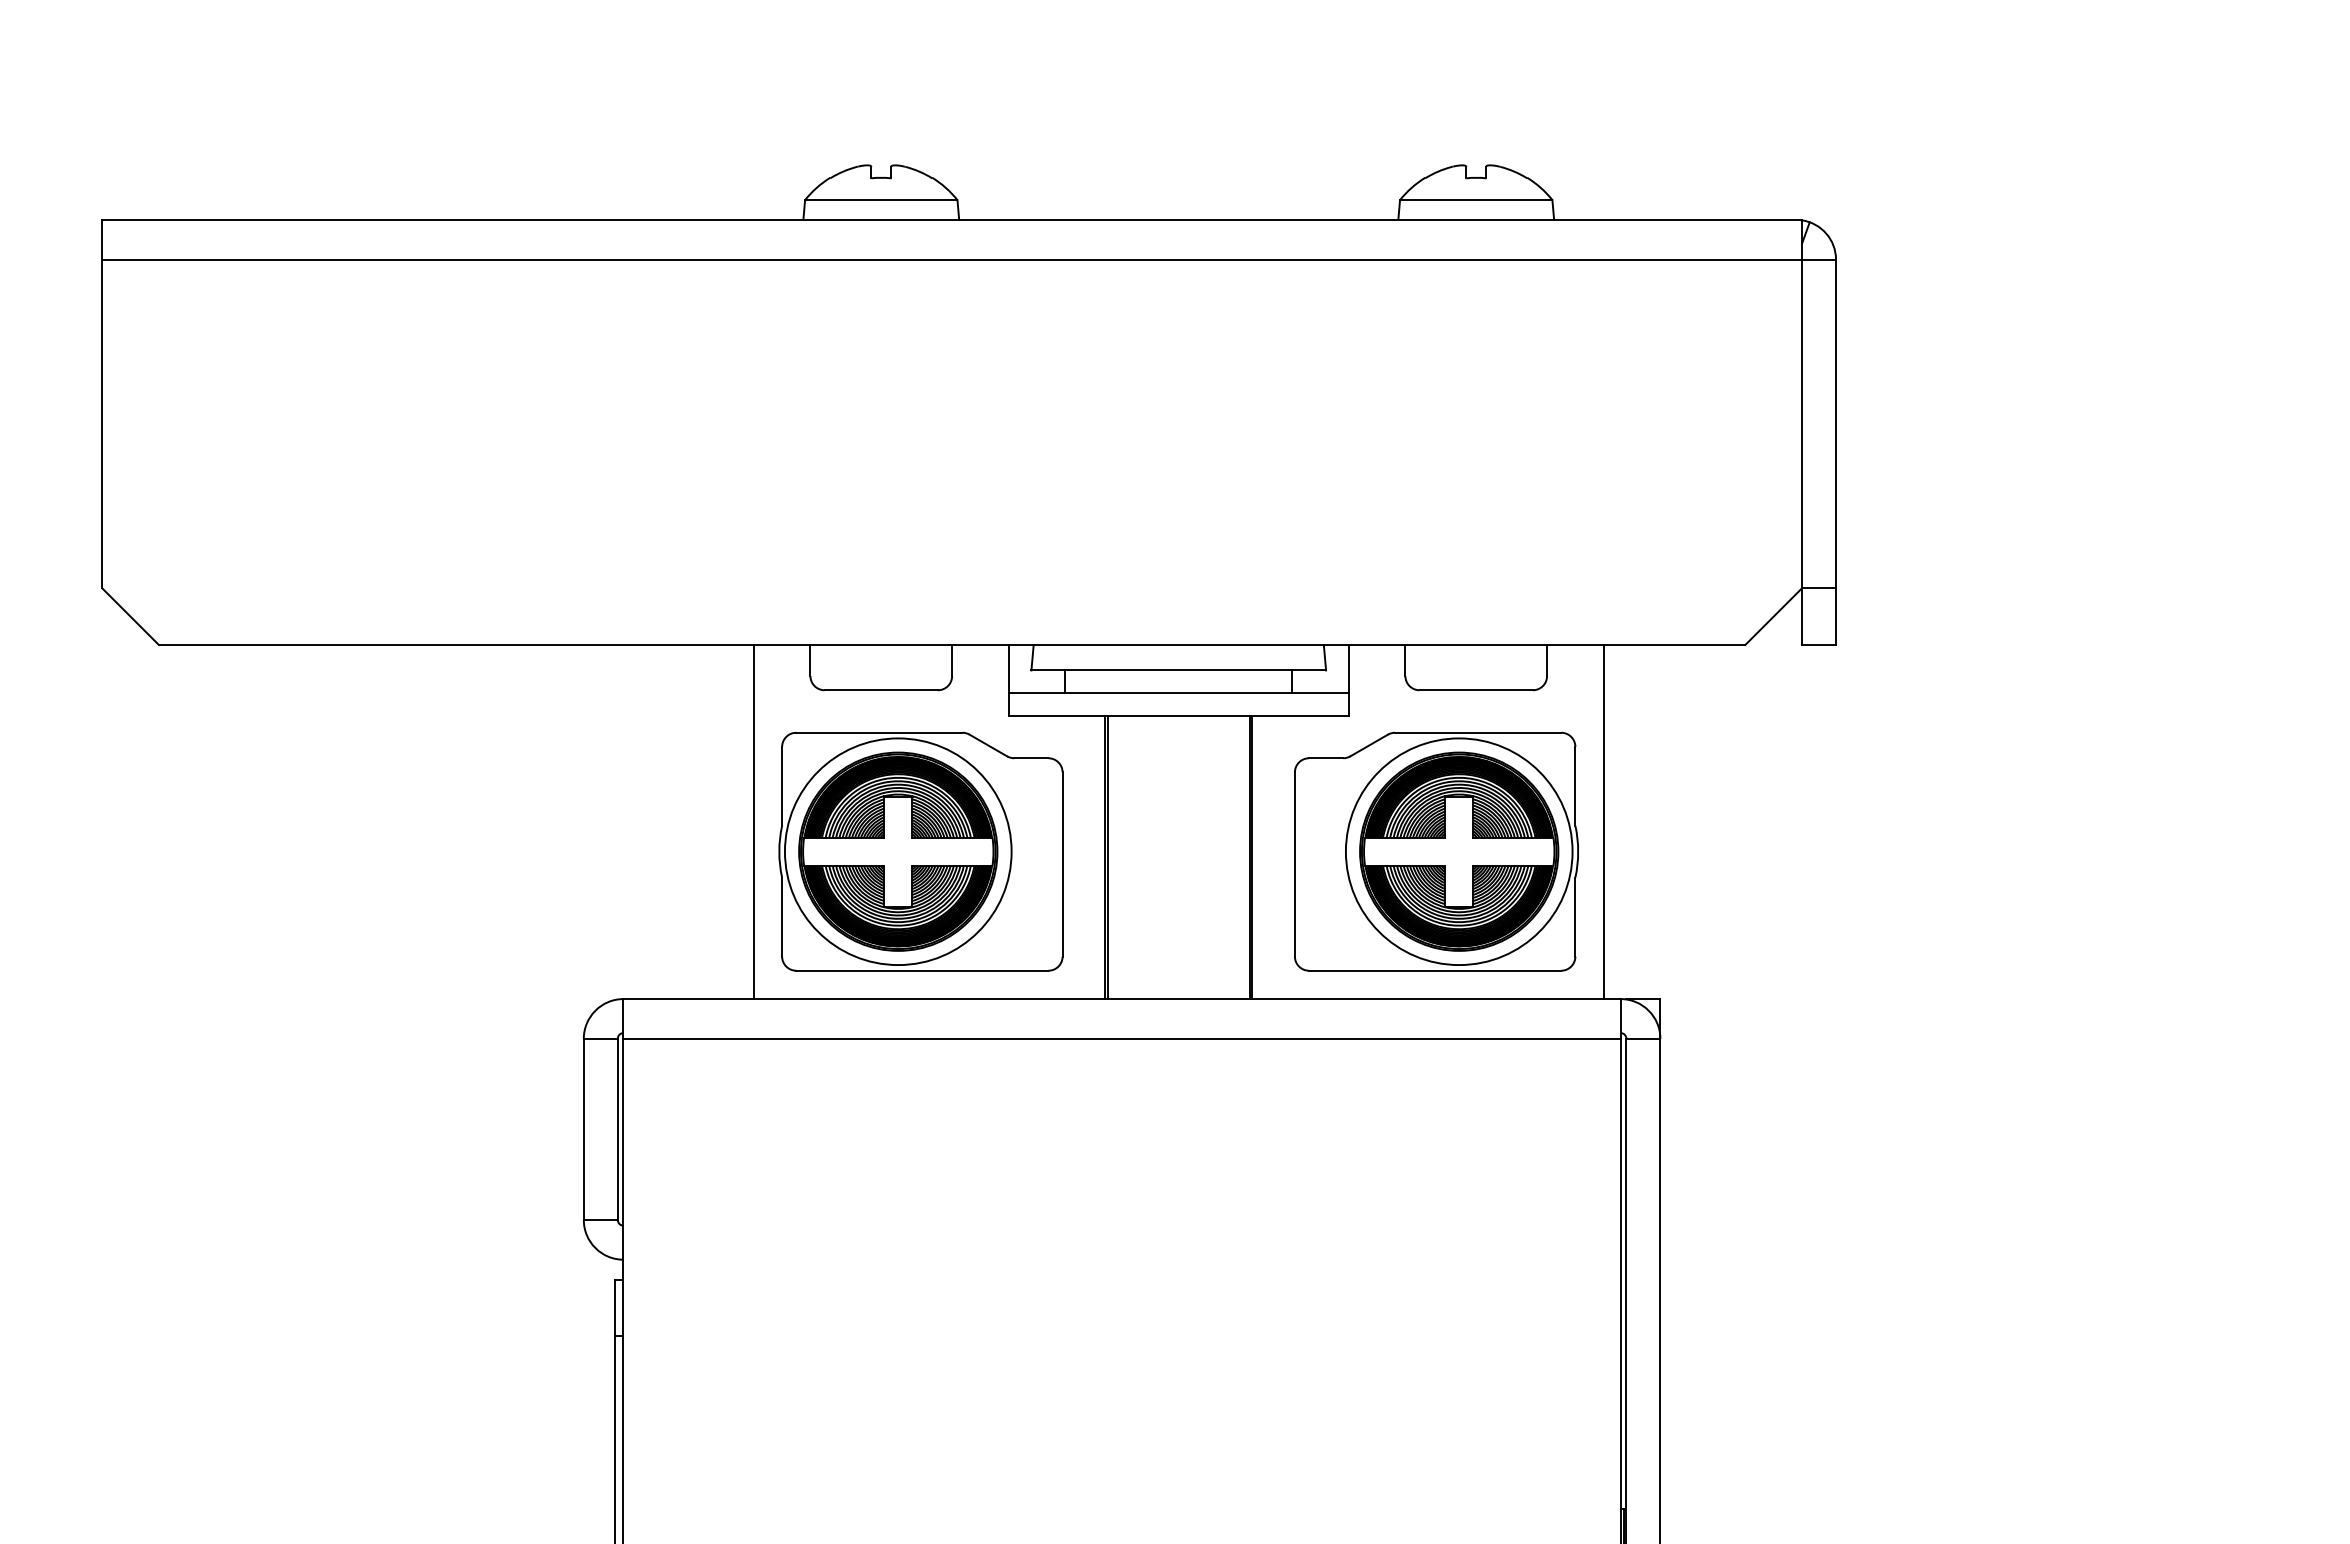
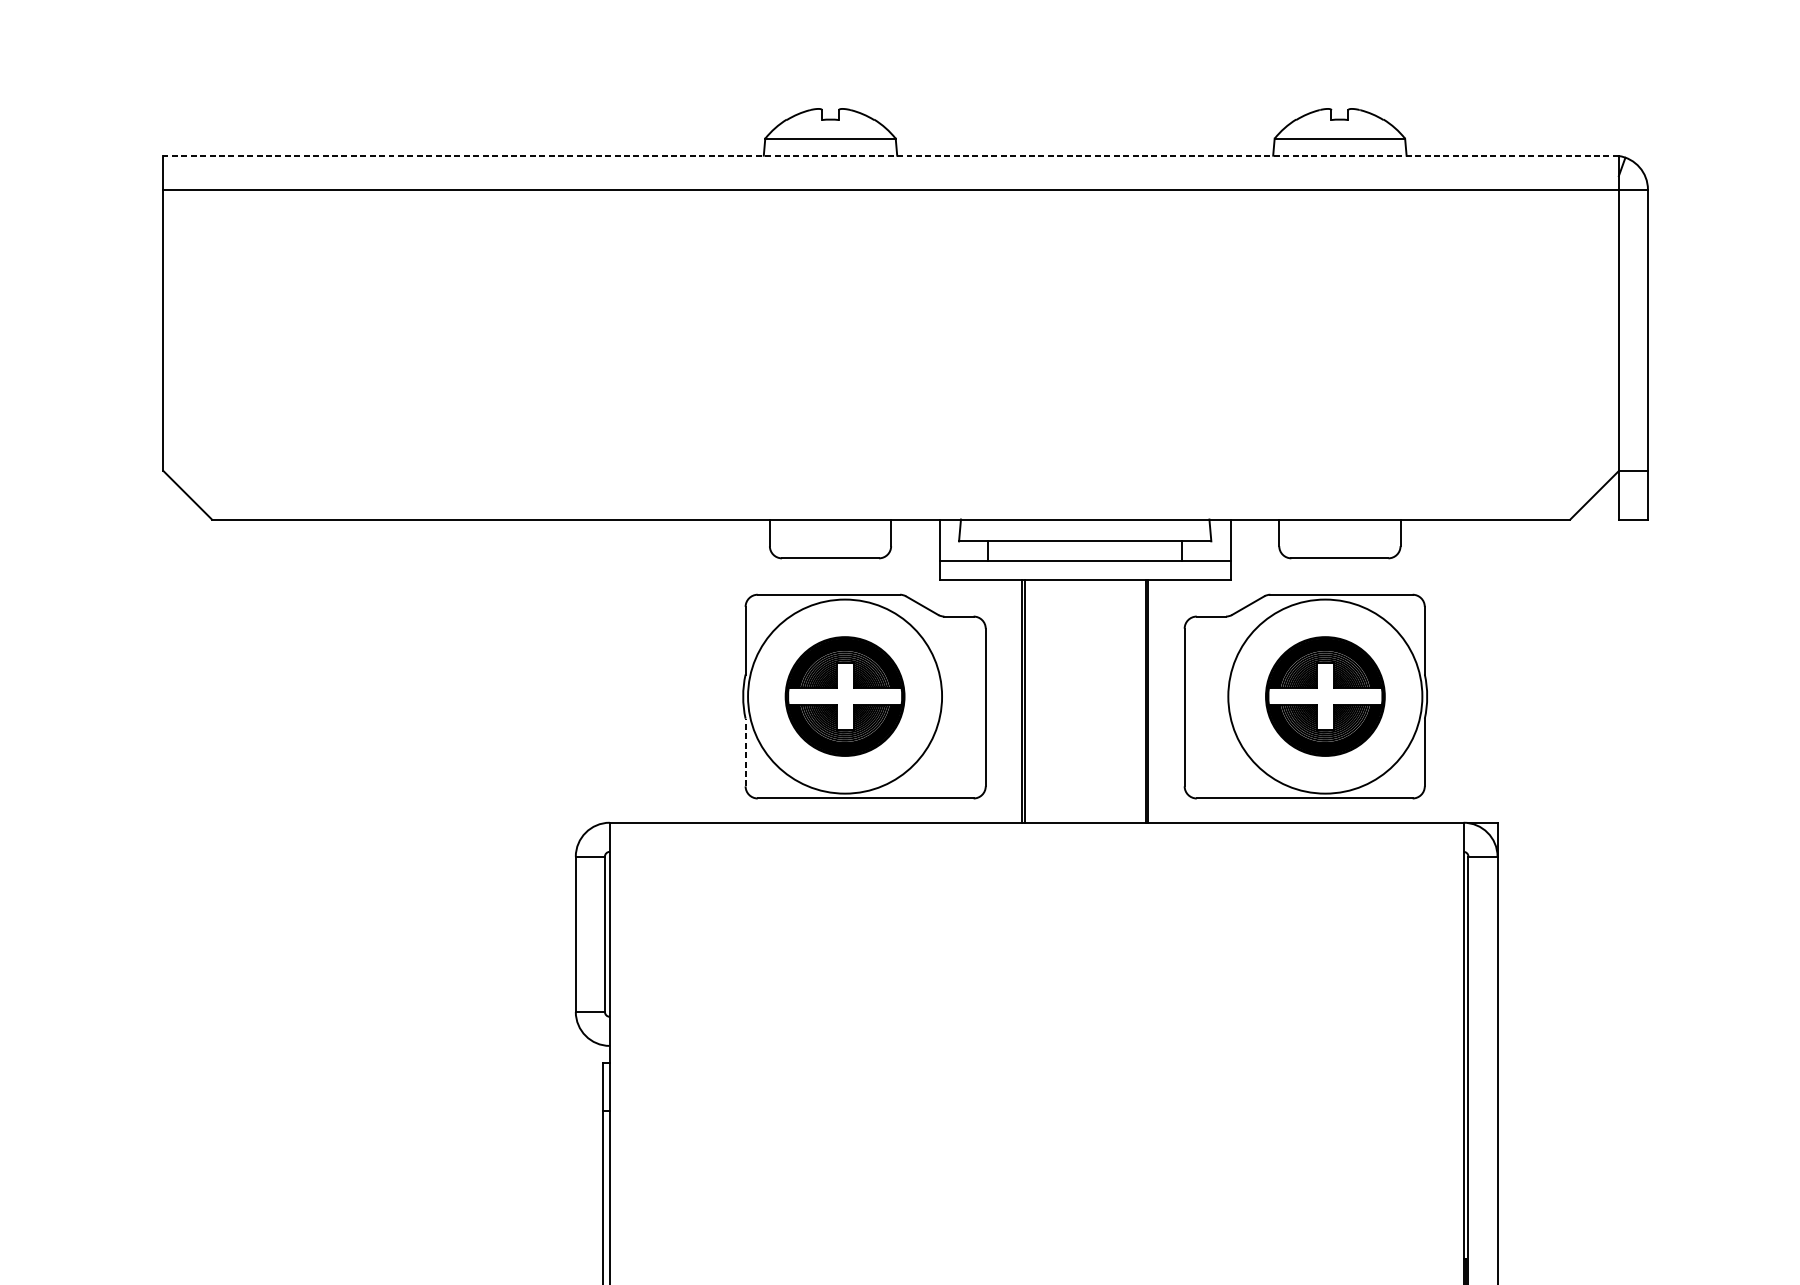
line: (952, 219) -> (891, 155), solid -> dashed
line: (753, 821) -> (721, 670), removed
line: (1603, 821) -> (1448, 670), removed
part: (898, 851) -> (845, 696), size x0.7
part: (1459, 851) -> (1325, 696), size x0.7
line: (782, 917) -> (745, 752), solid -> dashed
line: (1121, 1038) -> (1036, 856), removed

